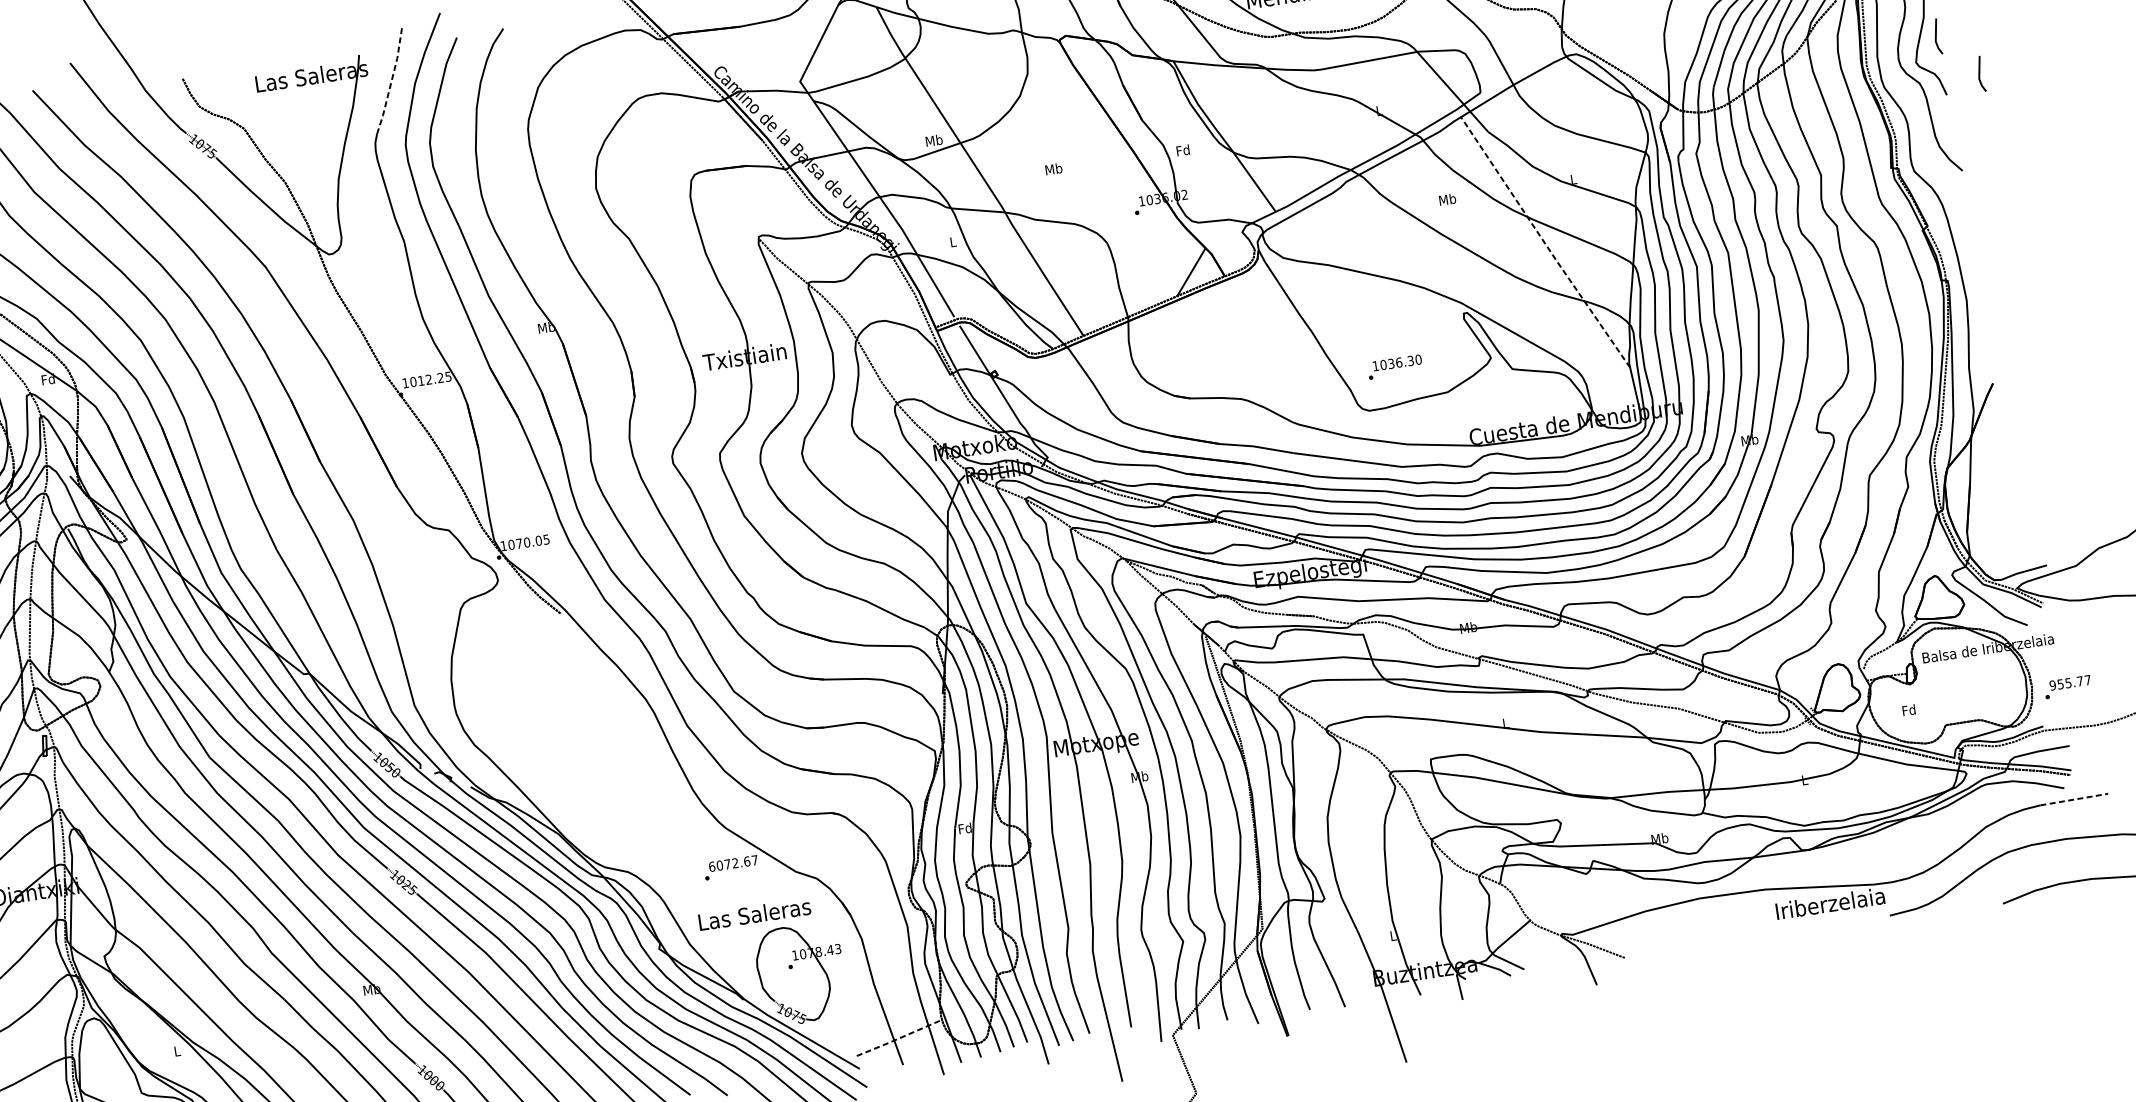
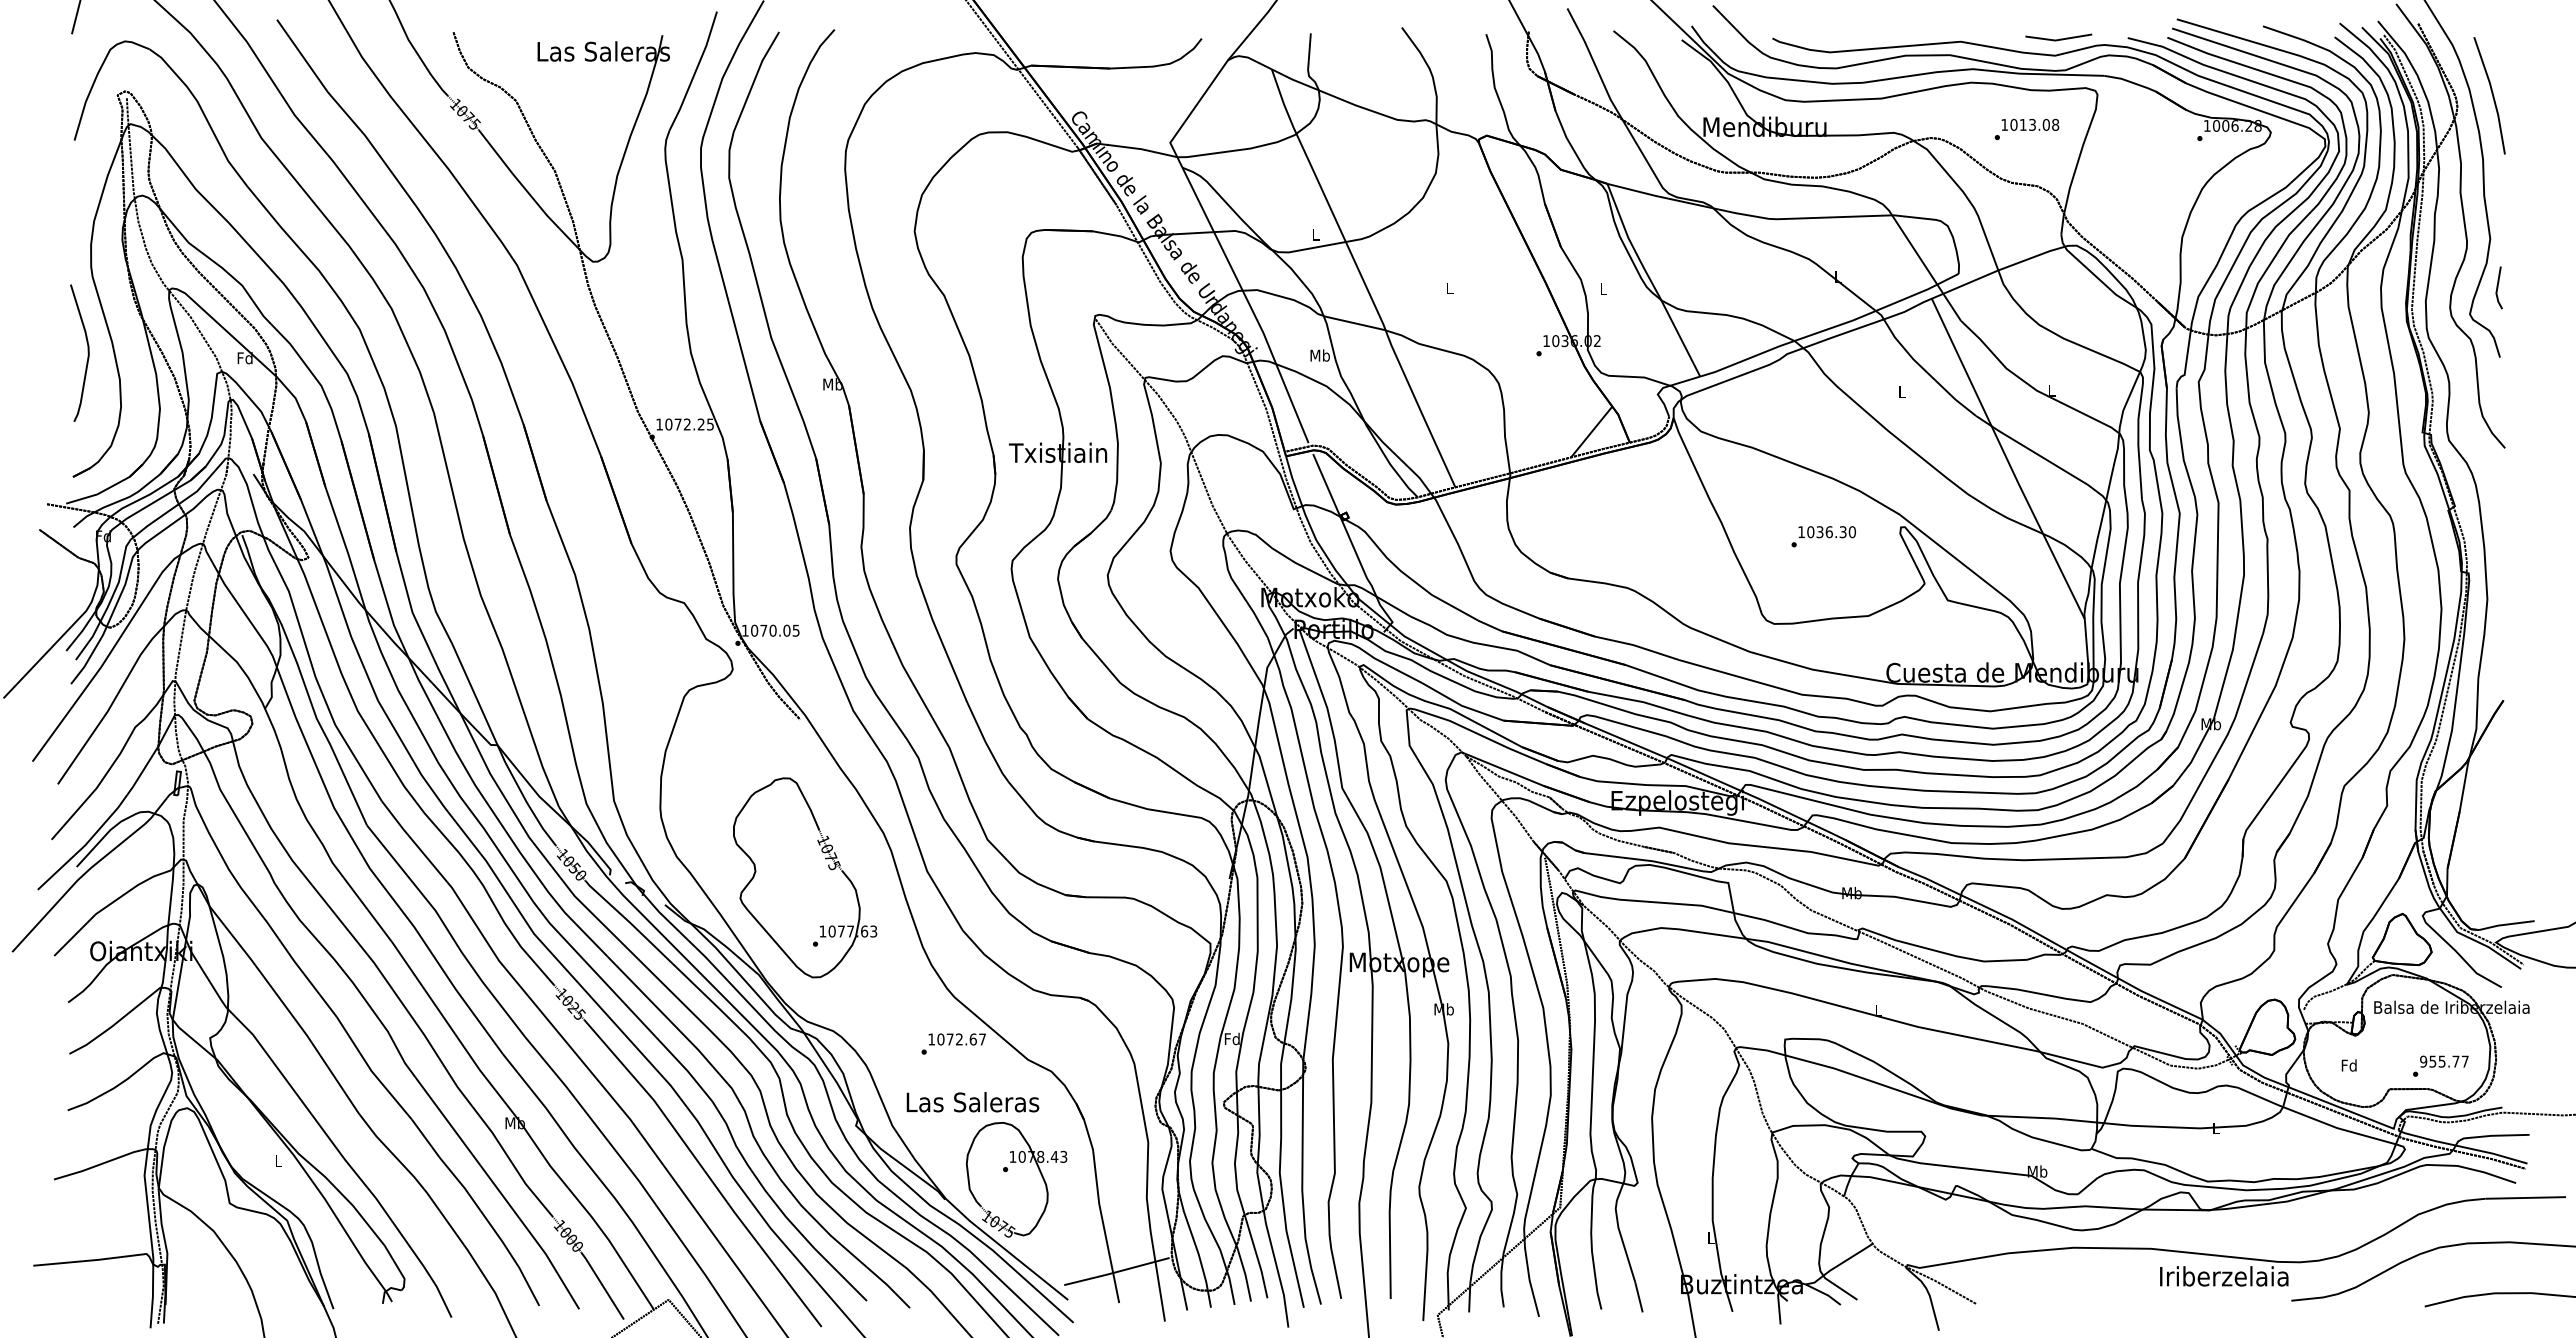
line: (1980, 73) -> (2542, 338), removed
line: (391, 81) -> (695, 71), dashed -> solid
text: (934, 140) -> (1315, 234), Mb -> L
text: (1182, 150) -> (1602, 289), Fd -> L
text: (1053, 169) -> (1449, 288), Mb -> L
text: (1447, 199) -> (1901, 391), Mb -> L
text: (952, 242) -> (1319, 355), L -> Mb
line: (1545, 242) -> (2007, 459), dashed -> solid
text: (1394, 367) -> (1823, 536), moved
text: (420, 380) -> (677, 424), 1012.25 -> 1072.25
text: (2067, 686) -> (2440, 1065), moved
part: (585, 746) -> (805, 877), added
line: (2074, 799) -> (2526, 1197), dashed -> solid
text: (711, 866) -> (931, 1039), 6072.67 -> 1072.67
line: (897, 1039) -> (1116, 1272), dashed -> solid

